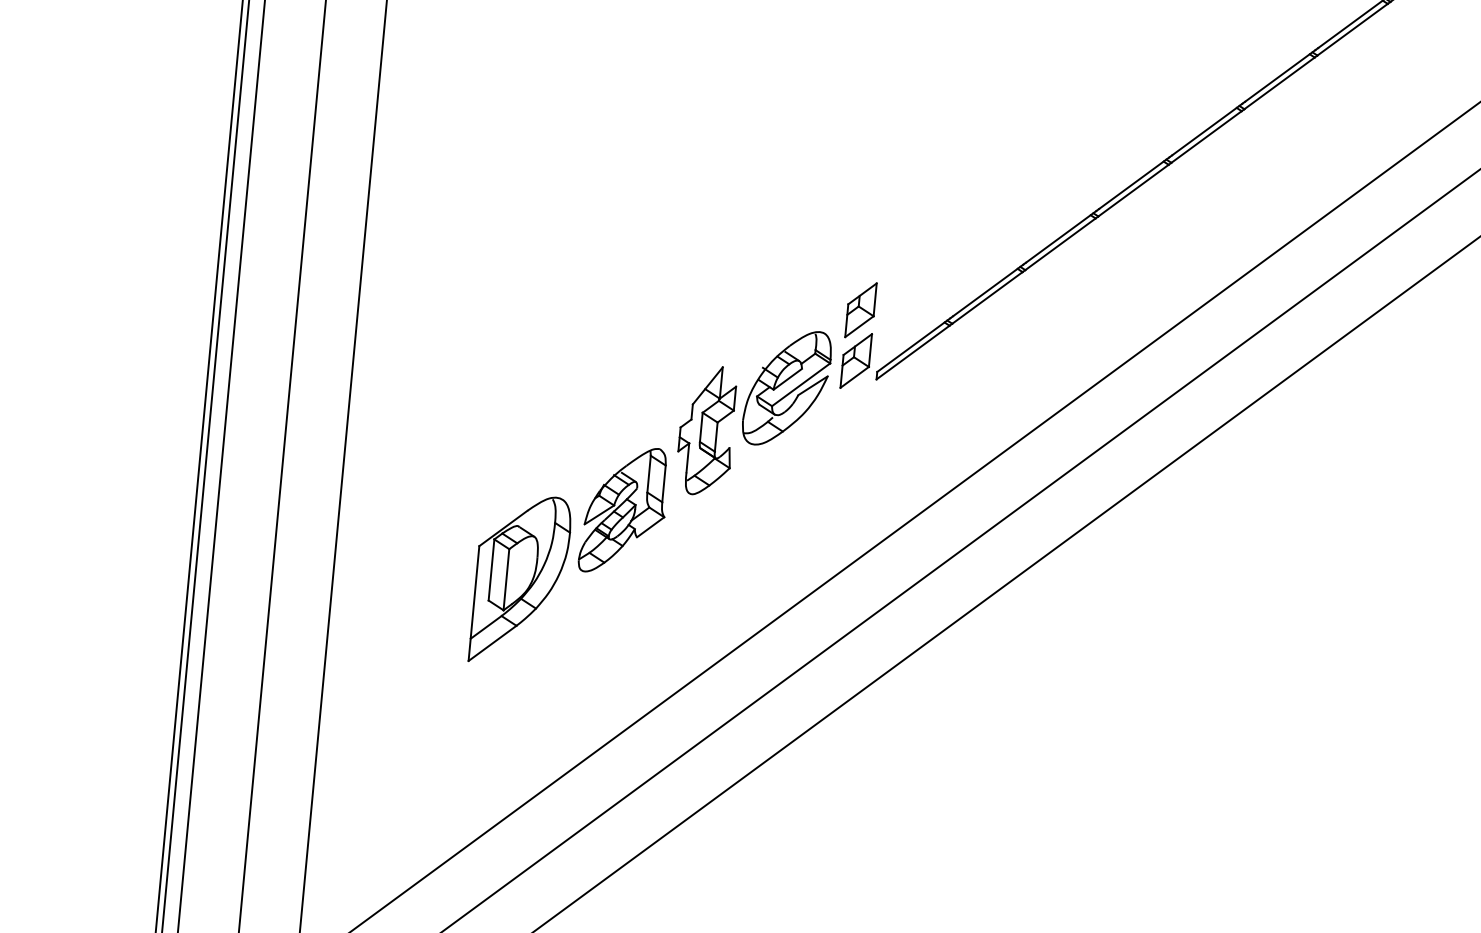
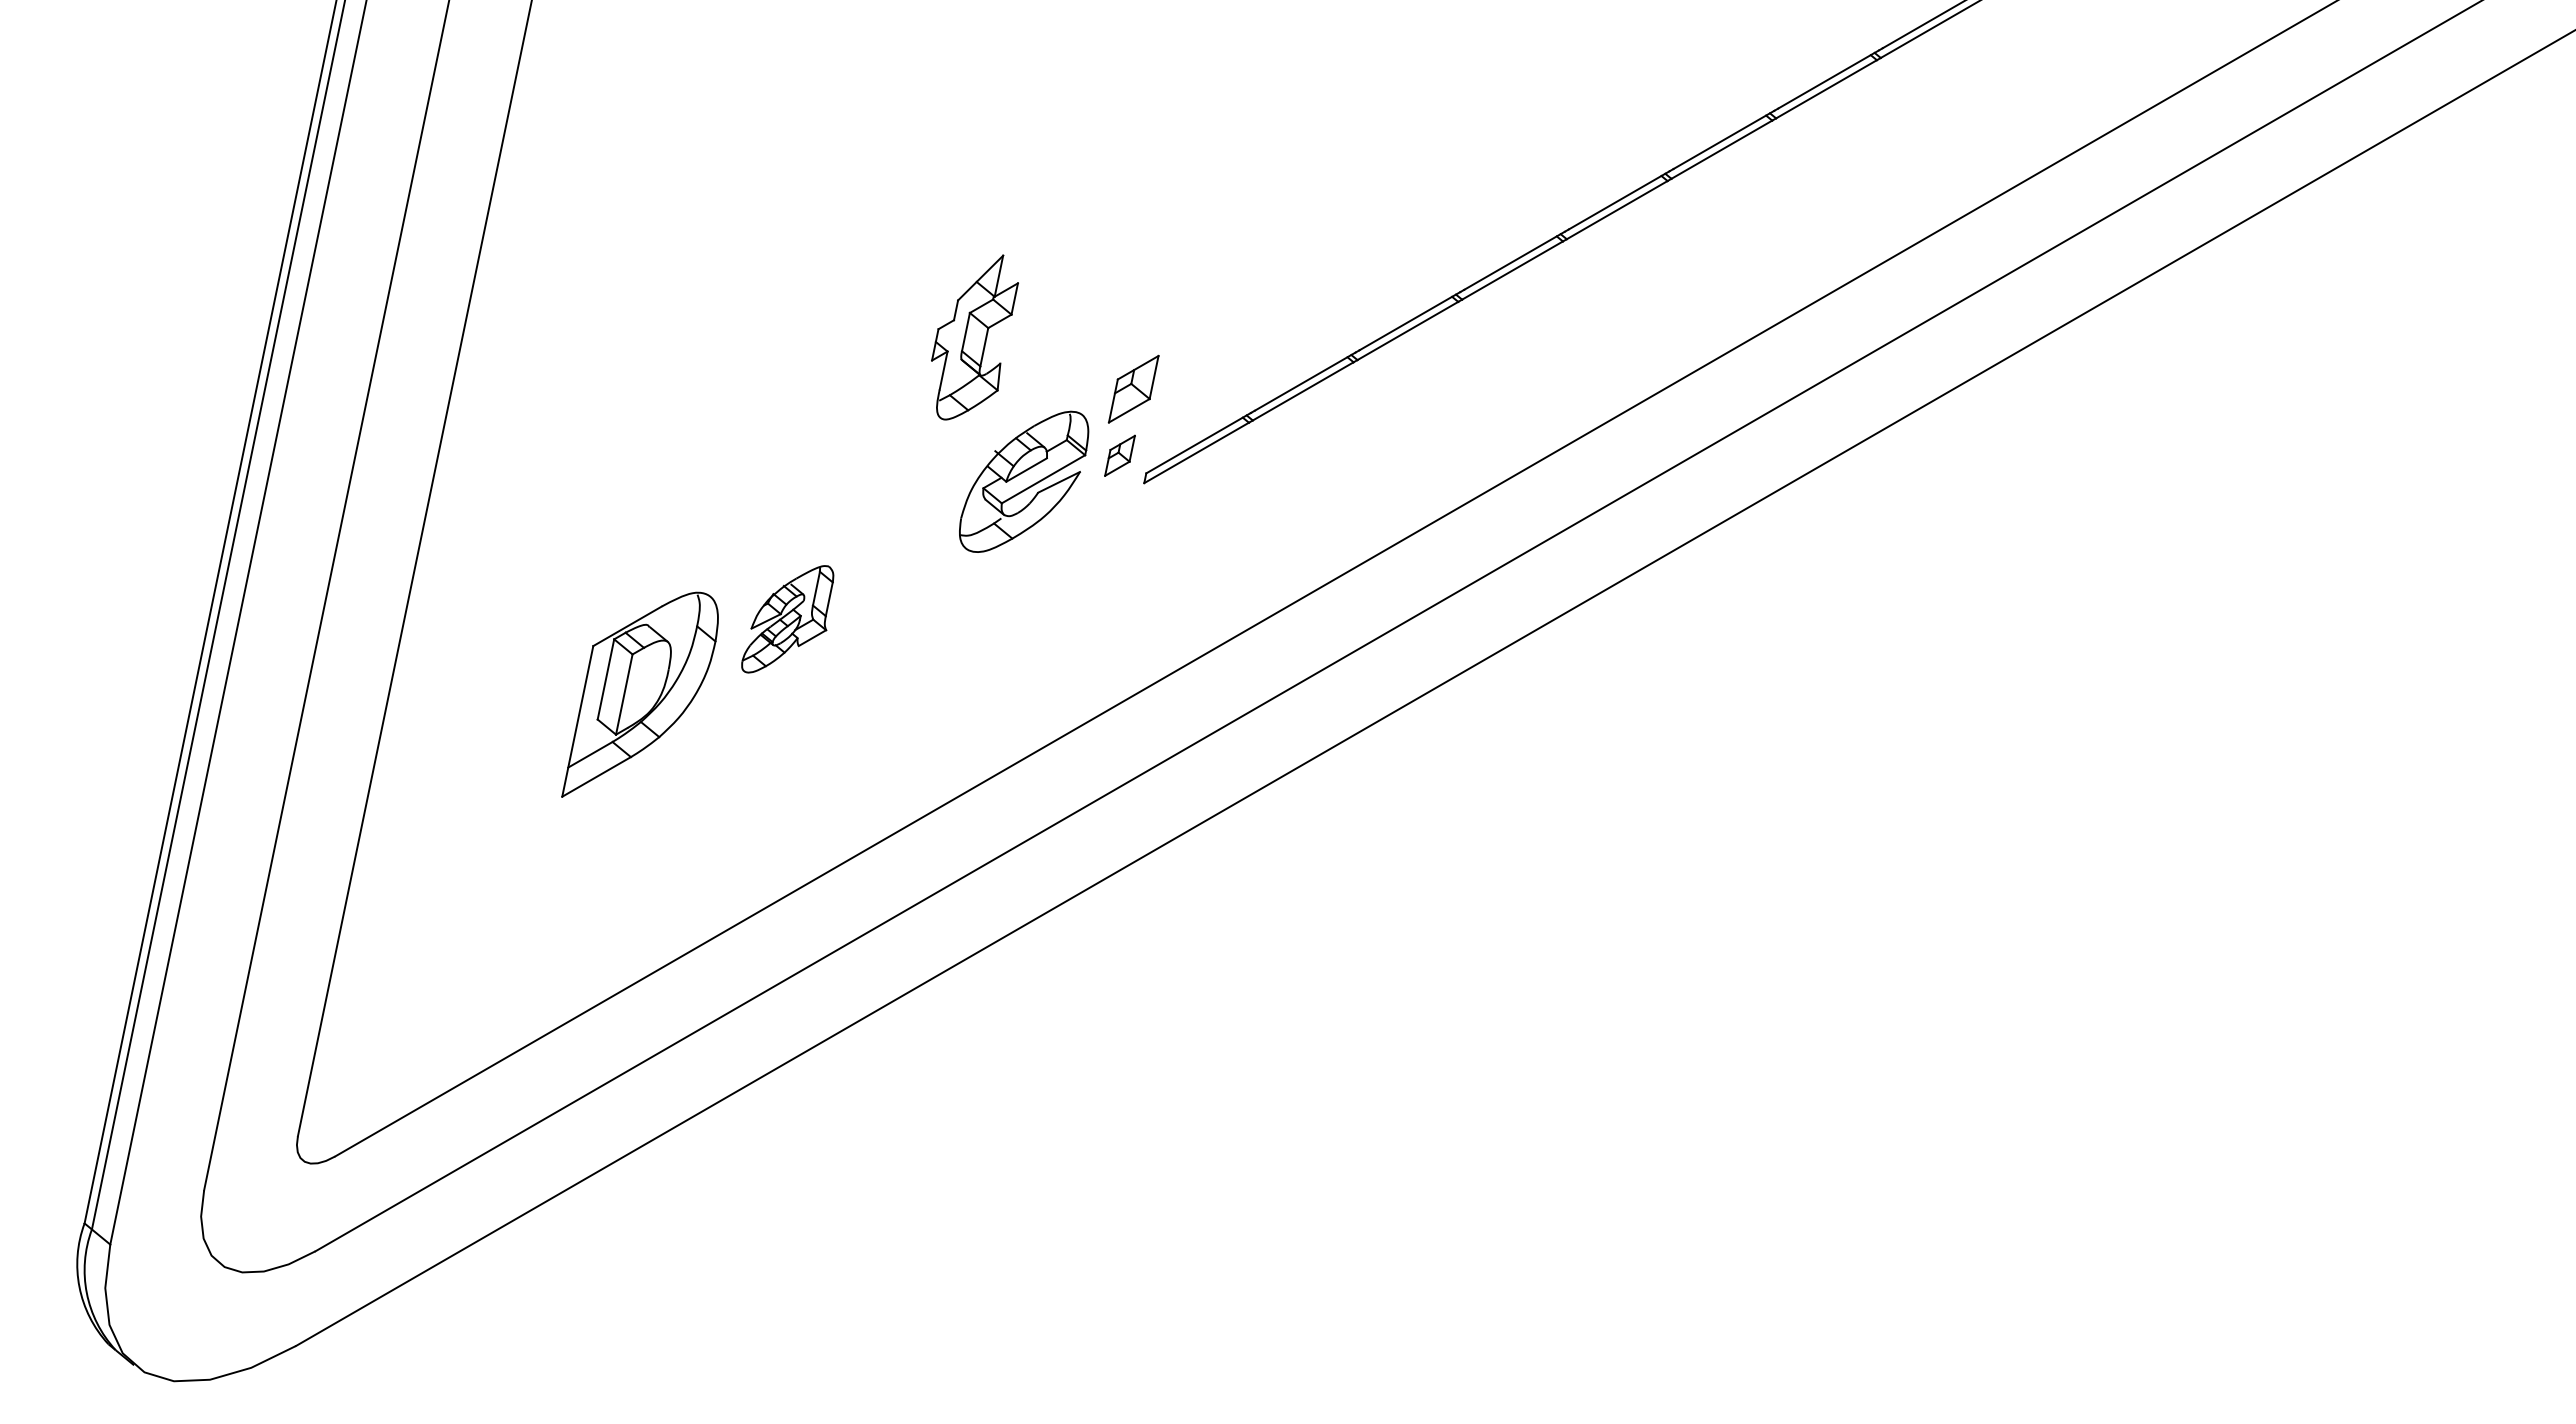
part: (855, 360) -> (1119, 455), size x0.6
part: (708, 430) -> (974, 337), moved
part: (621, 510) -> (787, 619), size x0.7

